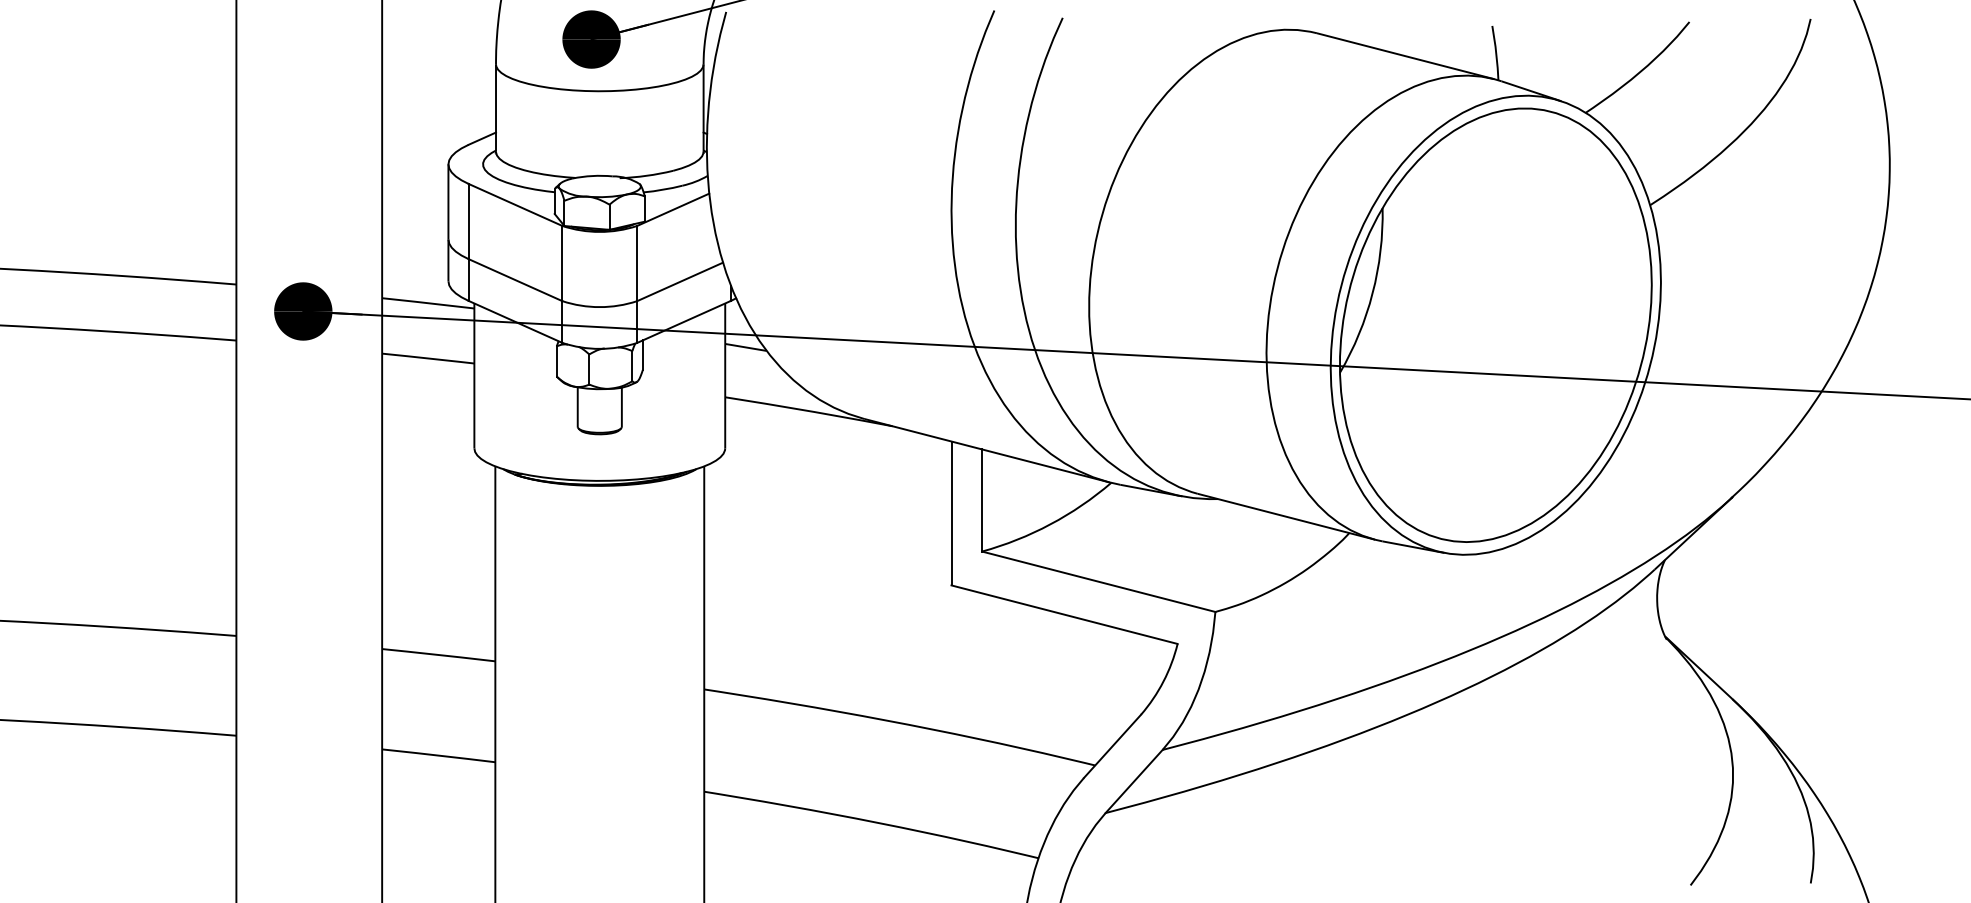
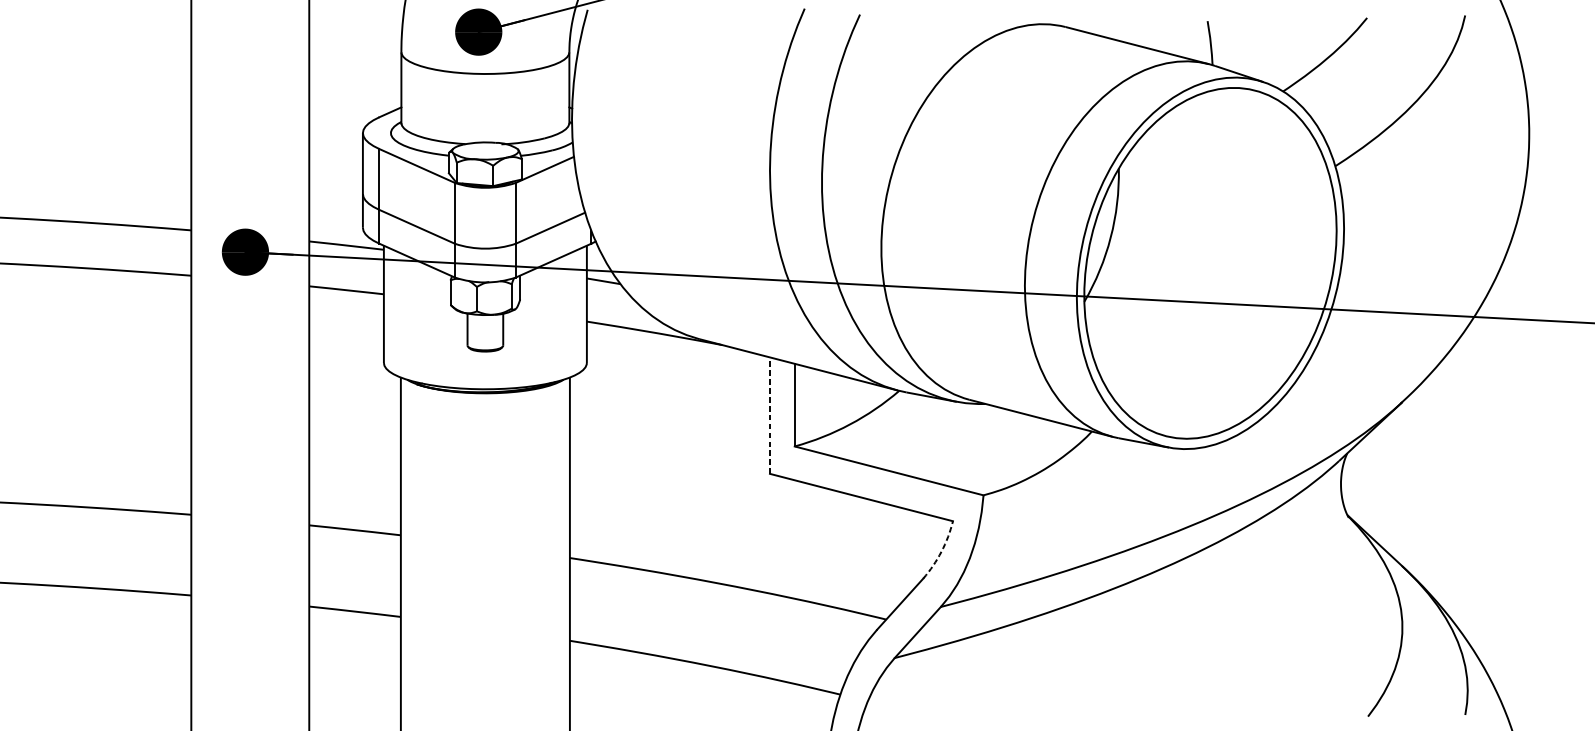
line: (951, 513) -> (769, 415), solid -> dashed
arc: (1163, 681) -> (941, 551), solid -> dashed

